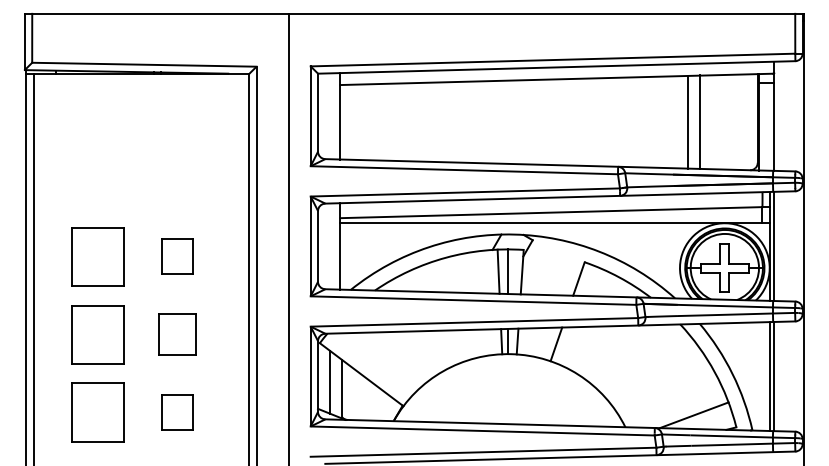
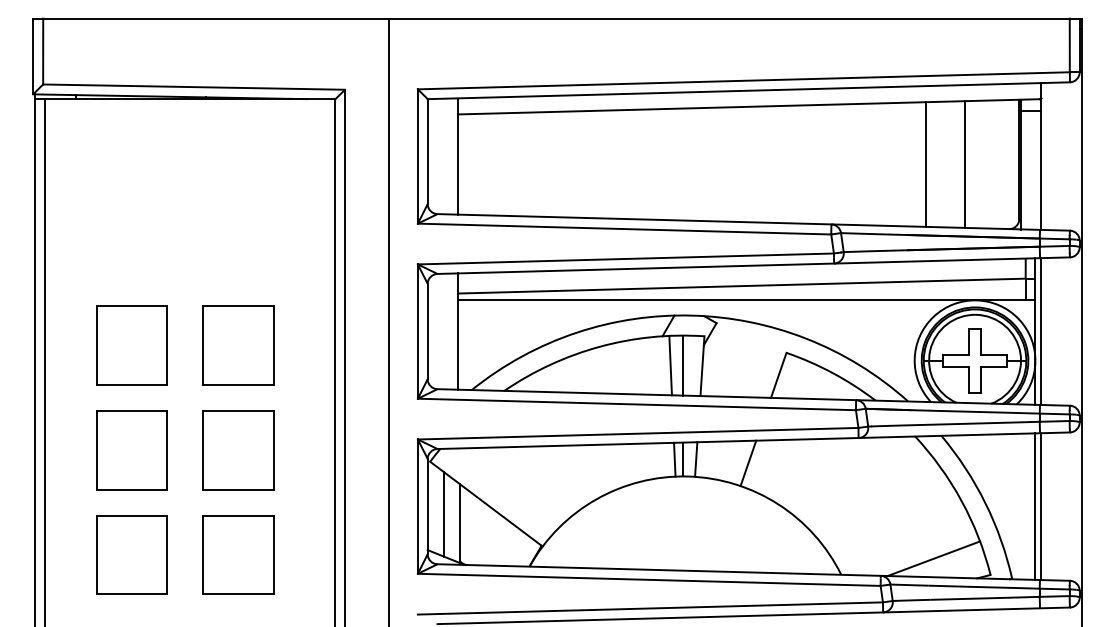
line: (700, 122) -> (965, 164), moved
part: (177, 256) -> (238, 345), size x1.67
part: (177, 334) -> (238, 450), size x1.43
part: (177, 412) -> (238, 554), size x1.67

